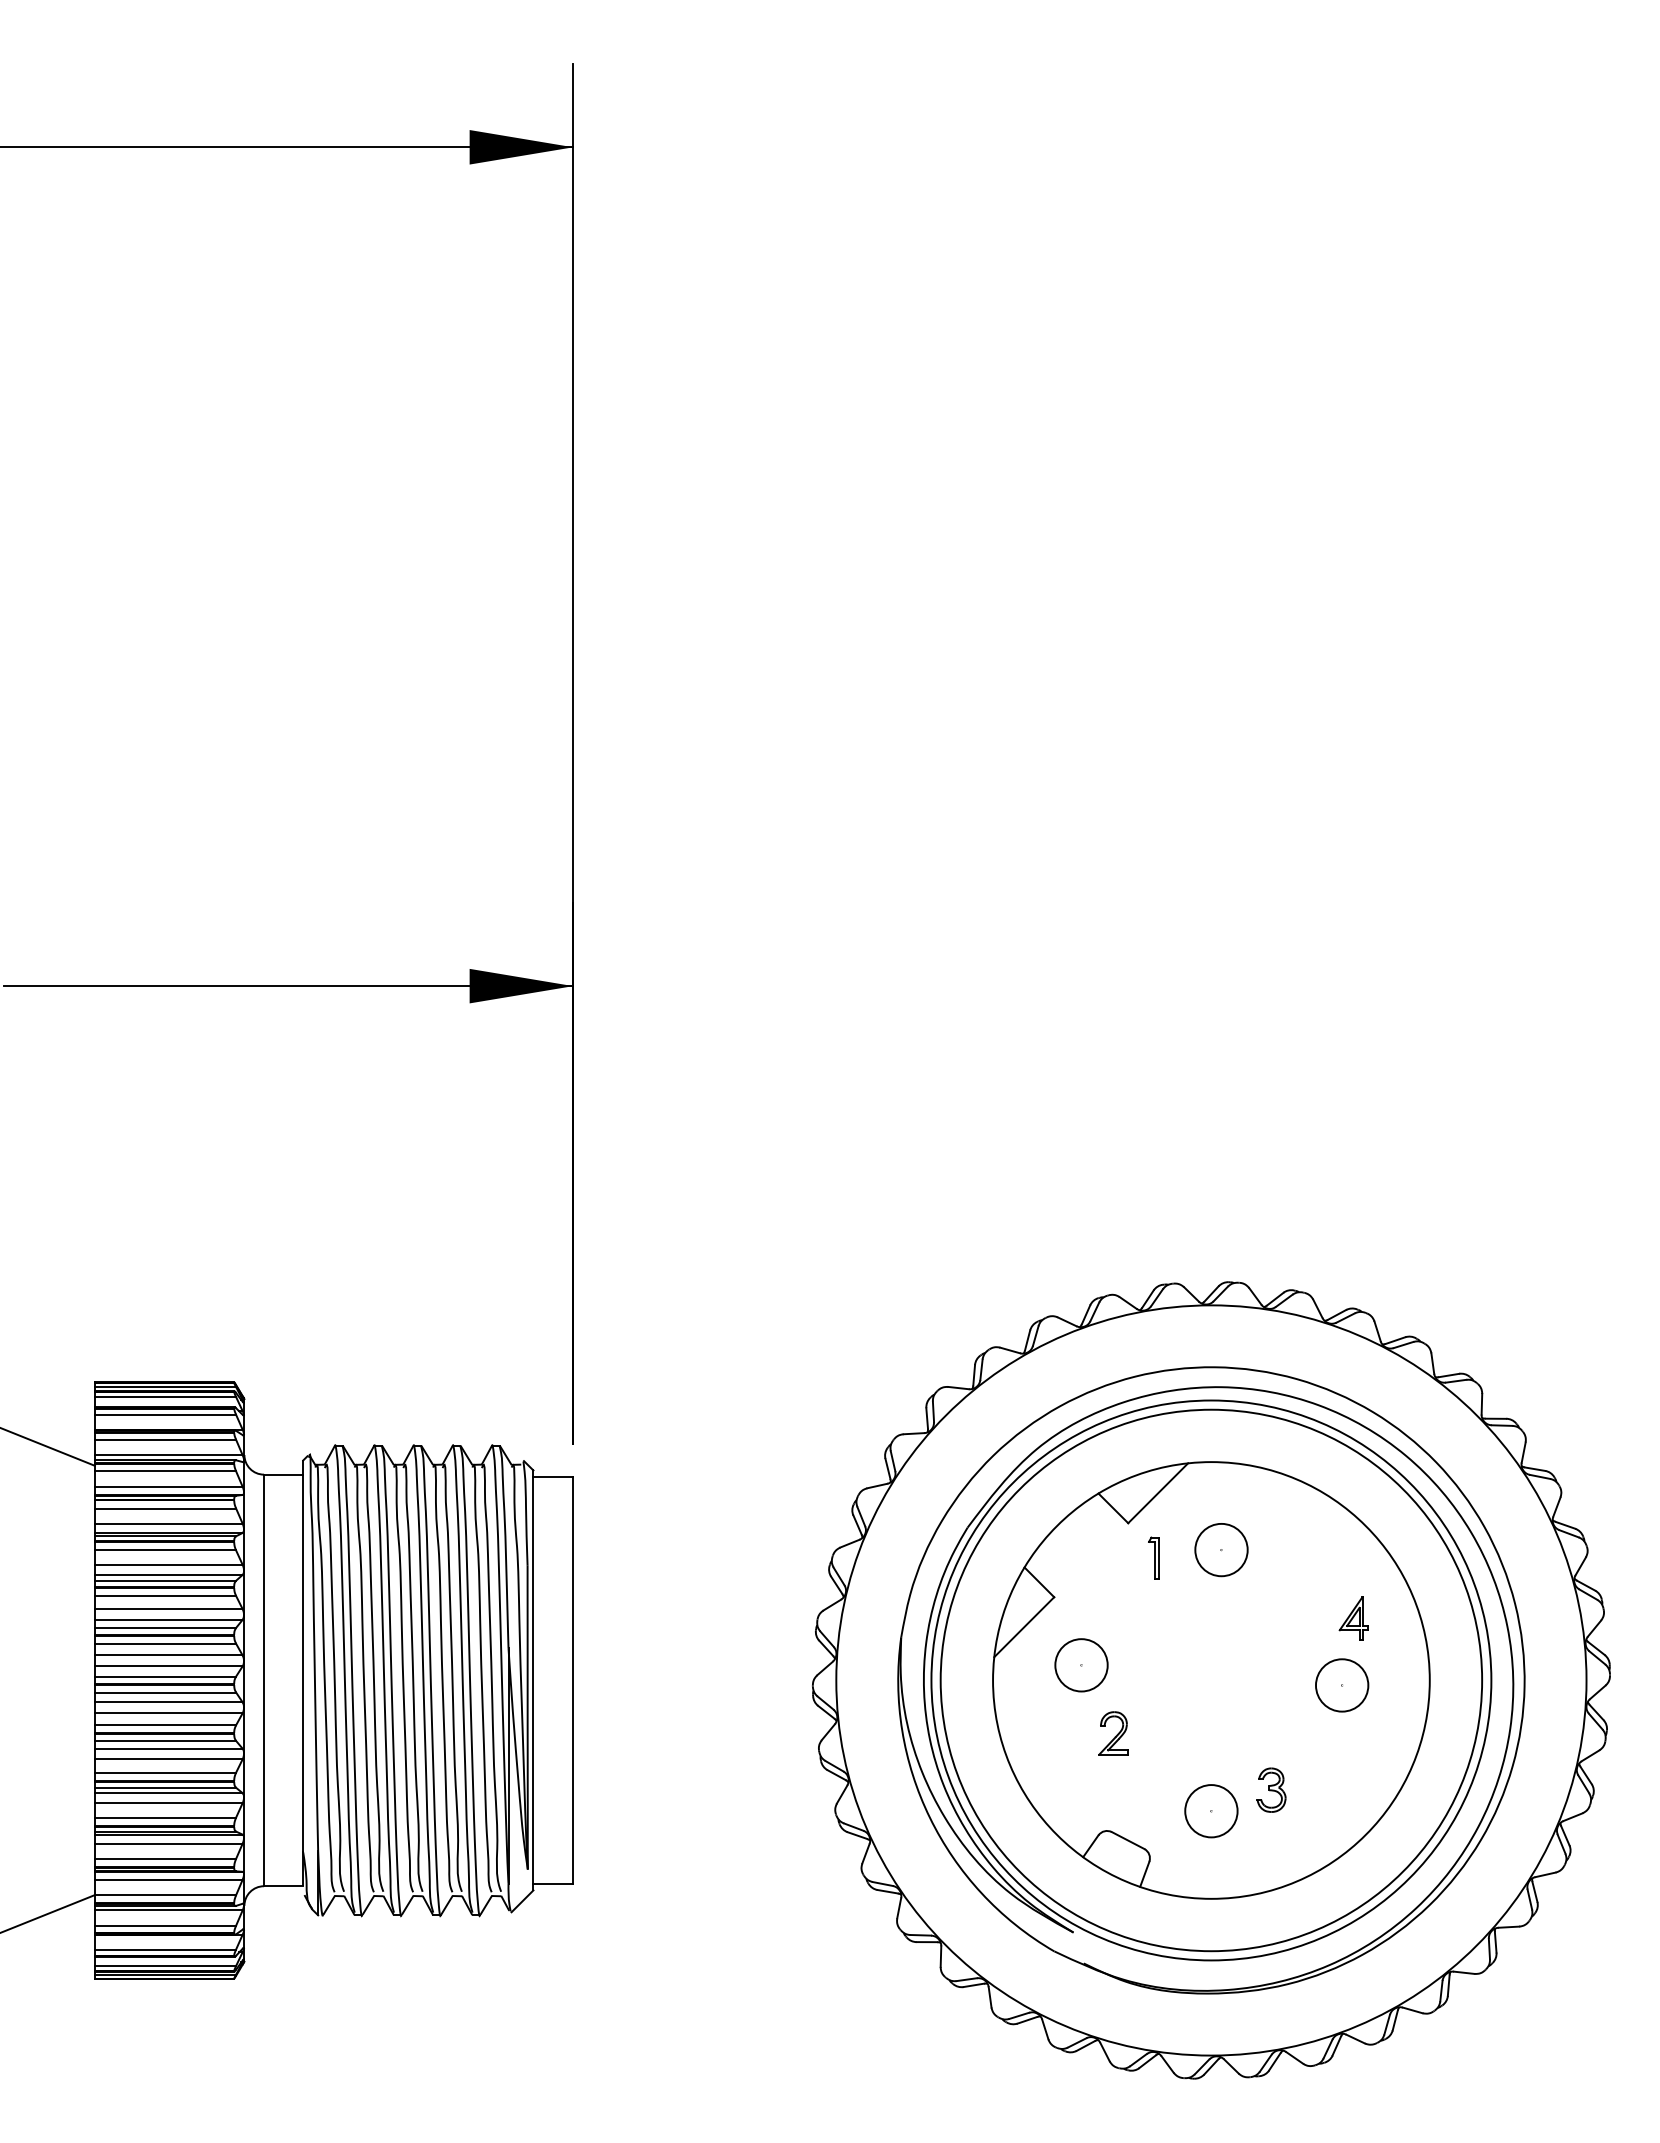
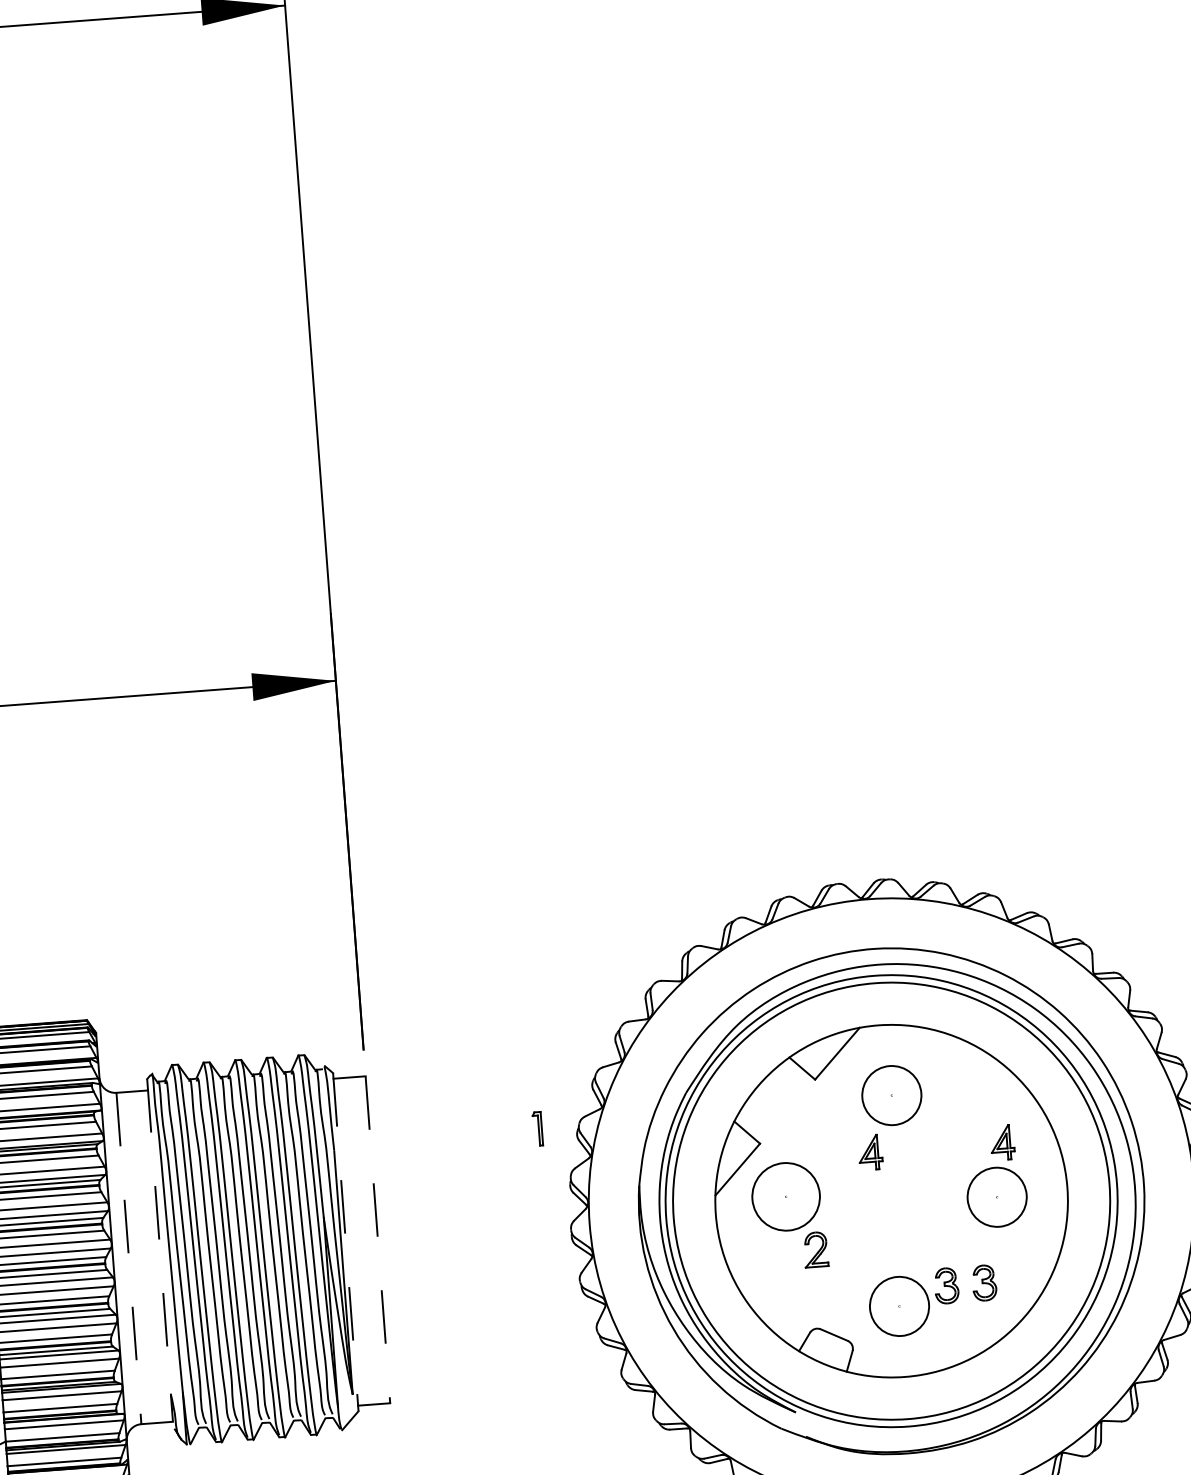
circle: (1221, 1549) -> (891, 1095), size x1.4
part: (1153, 1557) -> (537, 1128), moved
part: (1189, 1618) -> (870, 1152), added
line: (303, 1656) -> (159, 1236), solid -> dashed
circle: (1081, 1665) -> (786, 1196), size x1.6
line: (264, 1680) -> (129, 1258), solid -> dashed
line: (533, 1680) -> (345, 1242), solid -> dashed
line: (573, 1680) -> (378, 1239), solid -> dashed
circle: (1341, 1685) -> (996, 1197), size x1.4
part: (1318, 1789) -> (984, 1282), added
circle: (1211, 1811) -> (899, 1306), size x1.4

